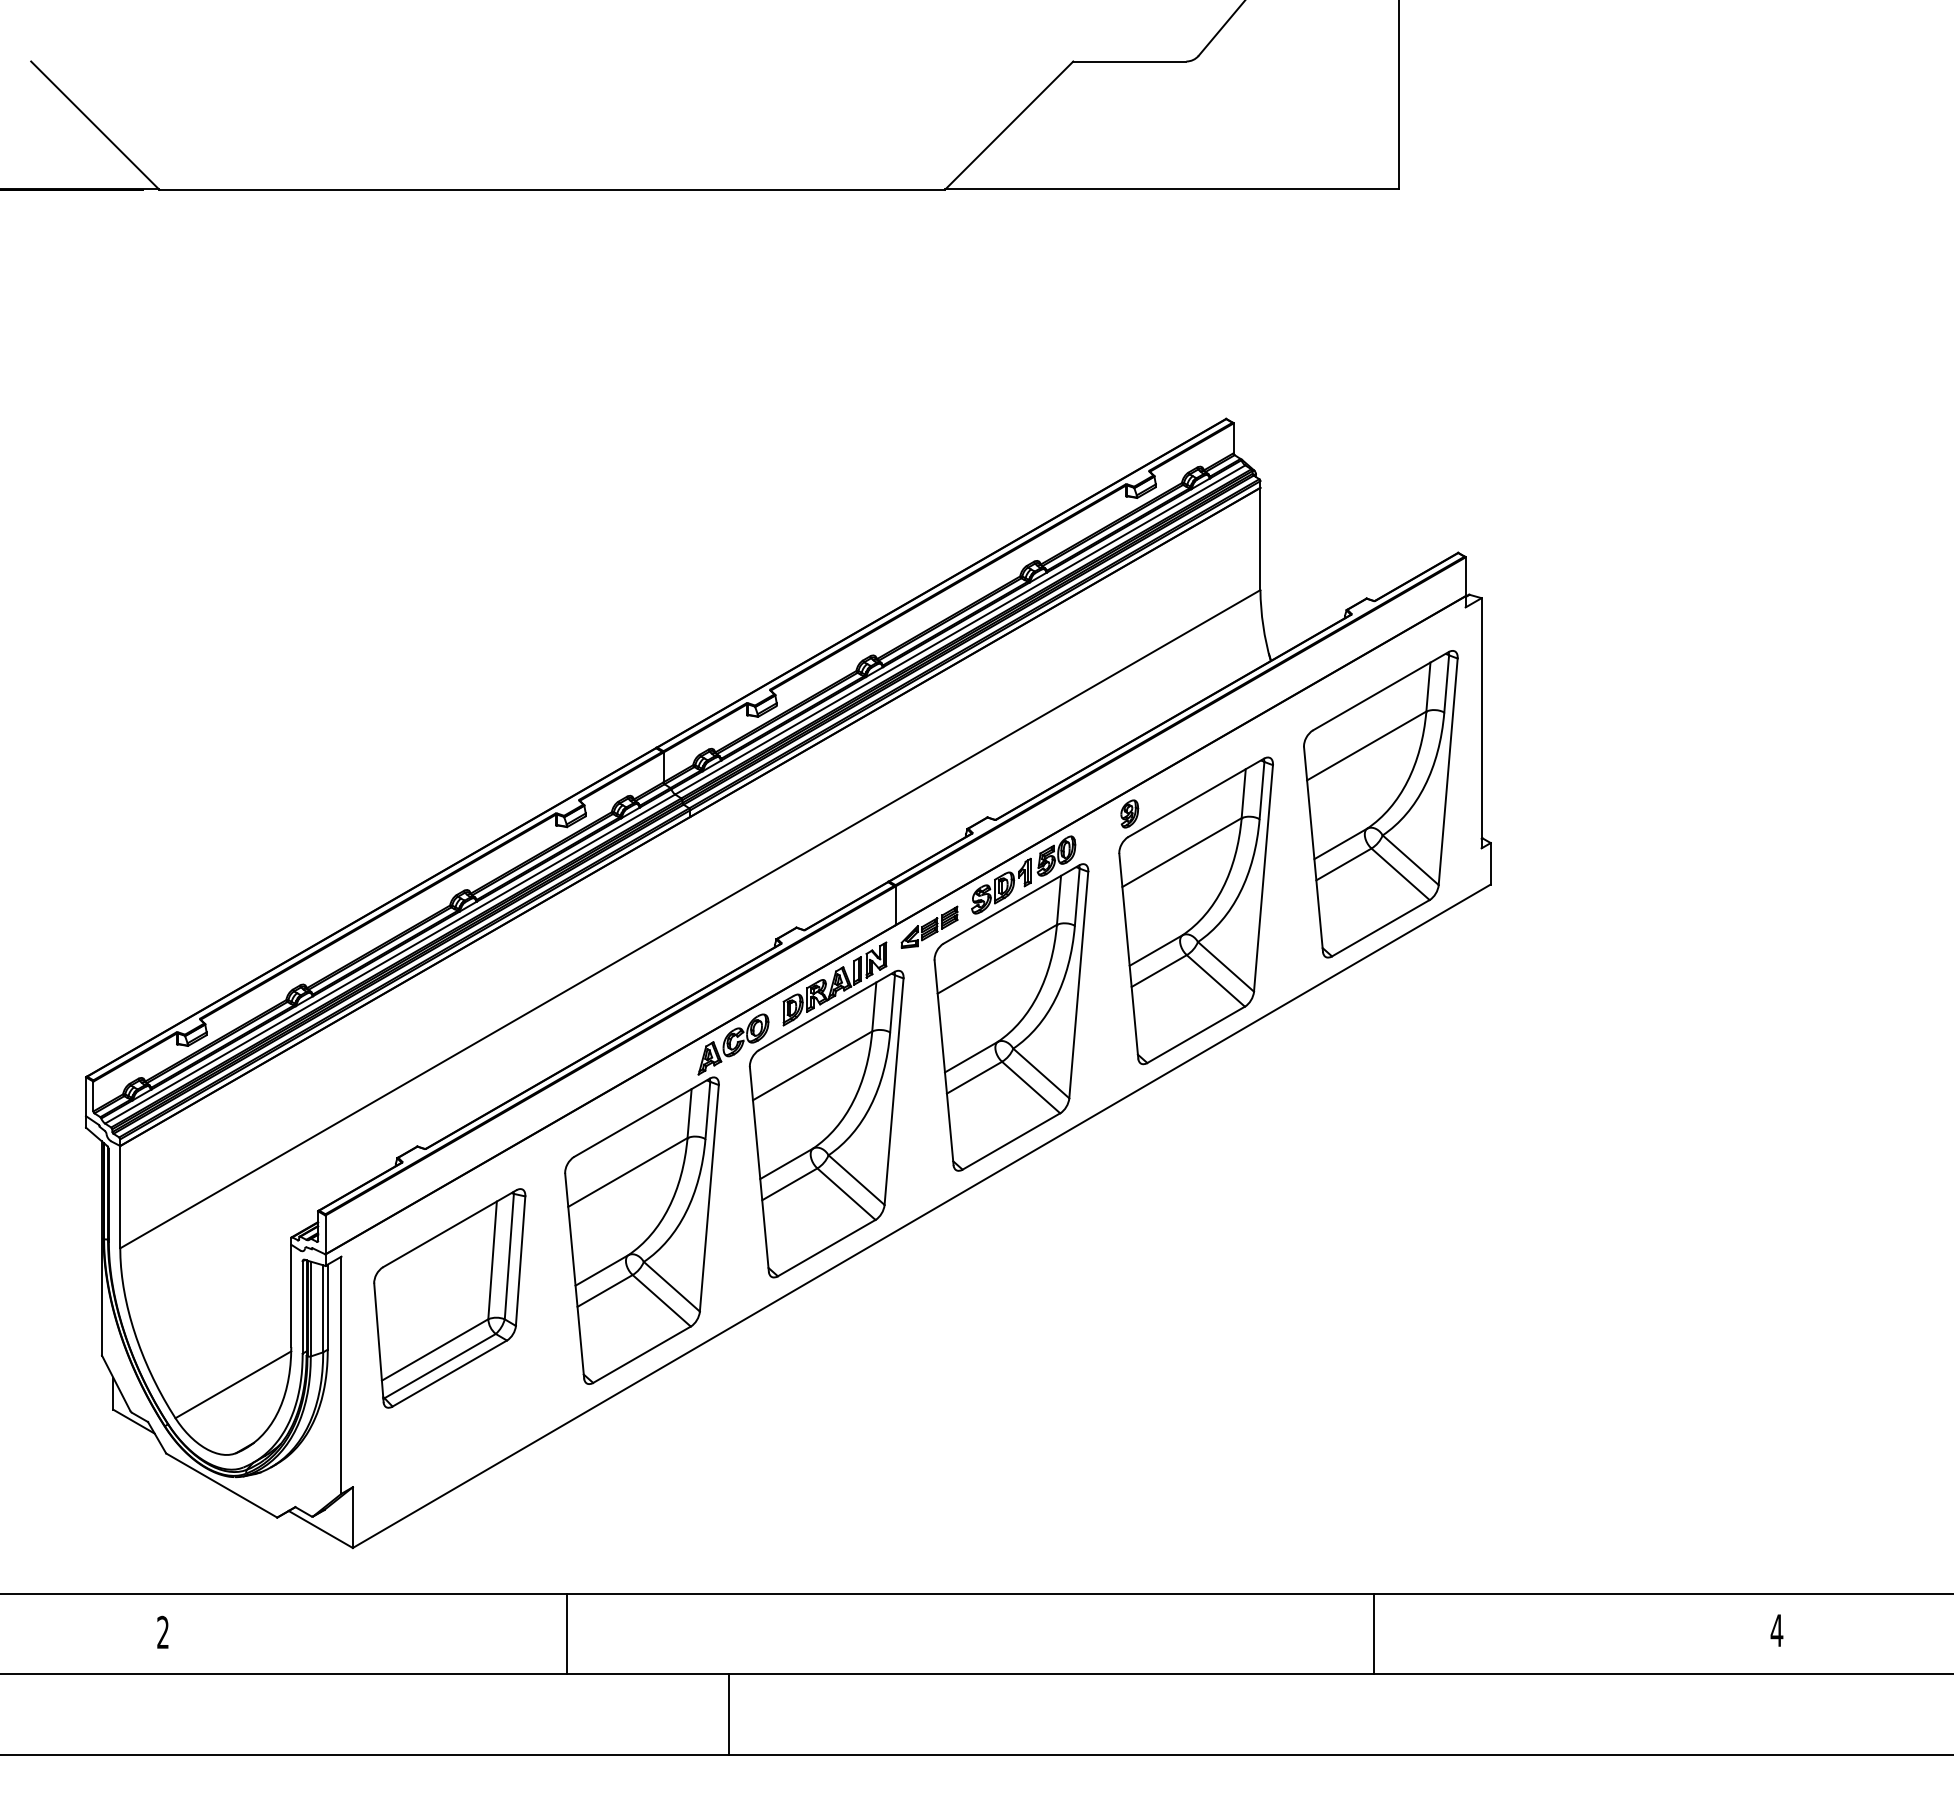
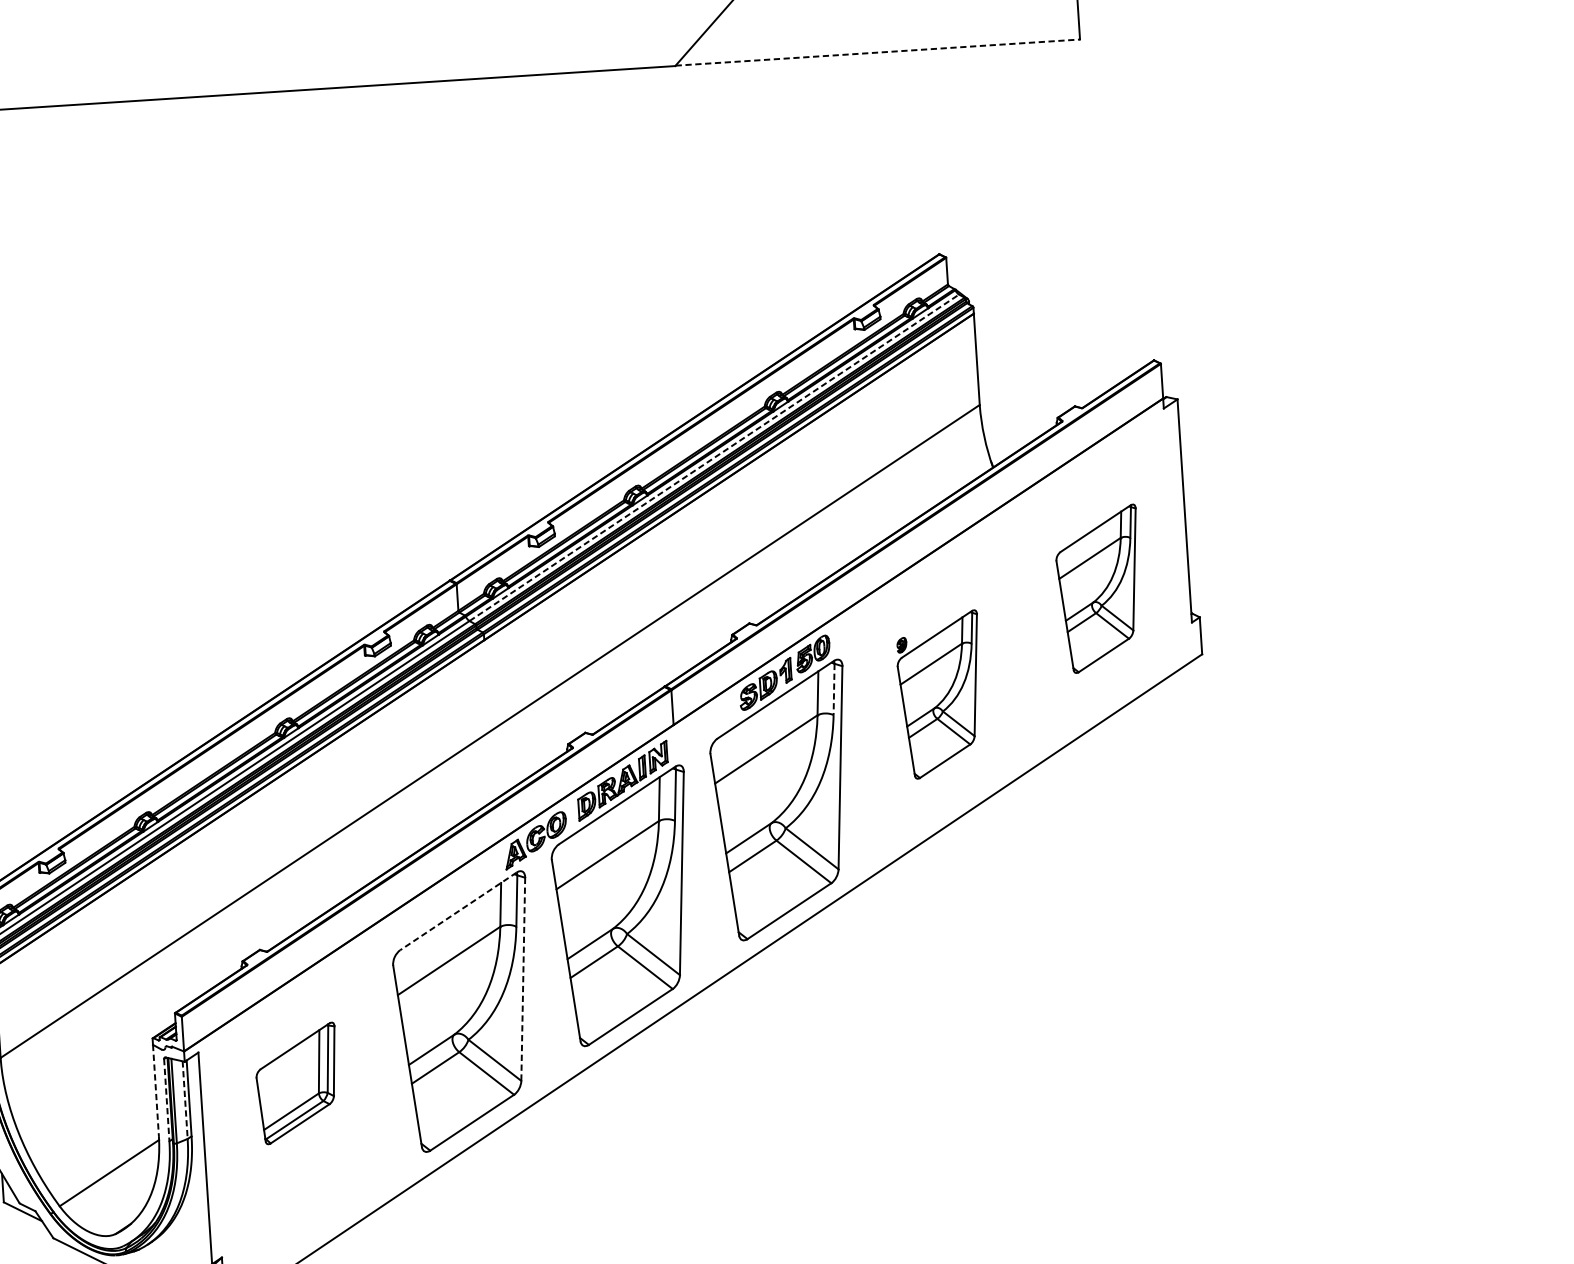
line: (1172, 189) -> (878, 52), solid -> dashed
line: (960, 629) -> (714, 457), solid -> dashed
part: (1380, 804) -> (1099, 589), size x0.6
line: (1077, 897) -> (834, 689), solid -> dashed
part: (1195, 910) -> (940, 694), size x0.6
part: (929, 926) -> (703, 724), removed
line: (641, 1118) -> (458, 912), solid -> dashed
line: (709, 1198) -> (523, 979), solid -> dashed
line: (291, 1296) -> (156, 1090), solid -> dashed
part: (449, 1298) -> (297, 1083), size x0.6
line: (302, 1308) -> (166, 1101), solid -> dashed
line: (323, 1308) -> (185, 1099), solid -> dashed

